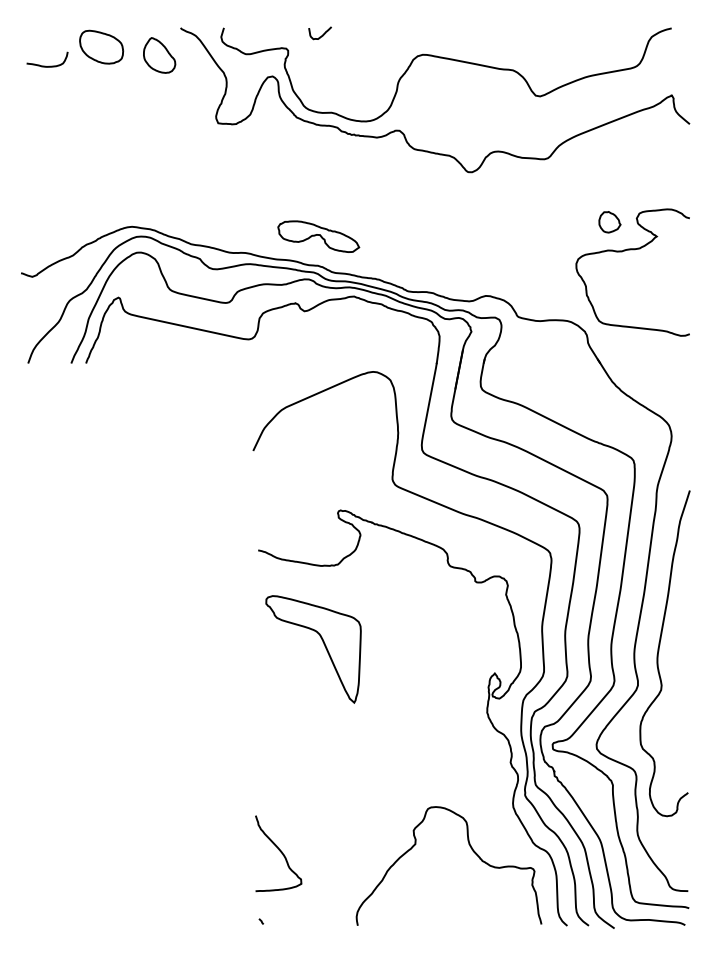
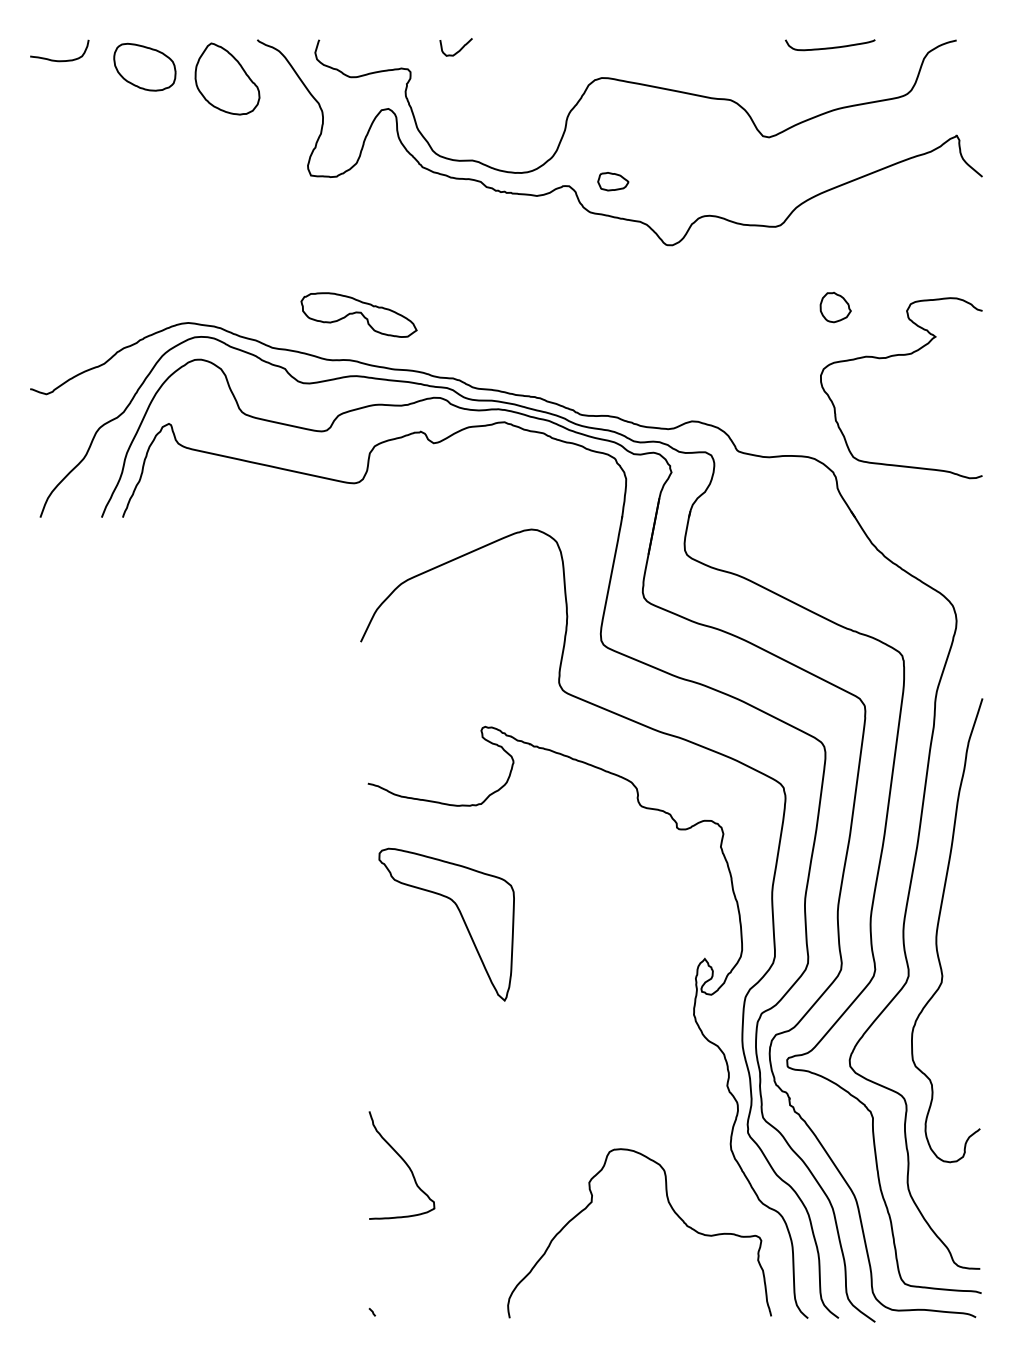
curve: (583, 33) -> (830, 47), added
part: (159, 55) -> (227, 78), size x1.43
curve: (47, 66) -> (59, 60), moved
part: (430, 127) -> (613, 181), added
part: (609, 222) -> (835, 307), moved
part: (318, 236) -> (358, 314), moved
curve: (281, 852) -> (405, 1164), moved

